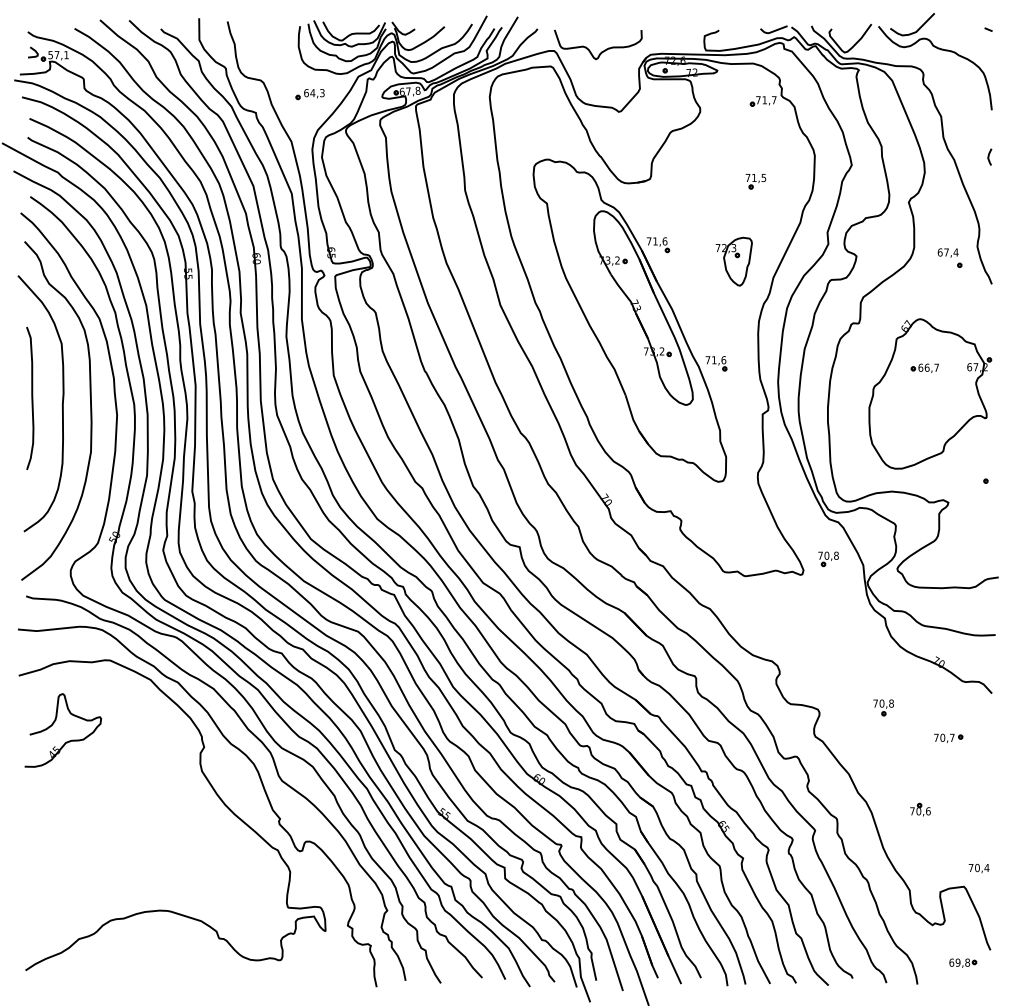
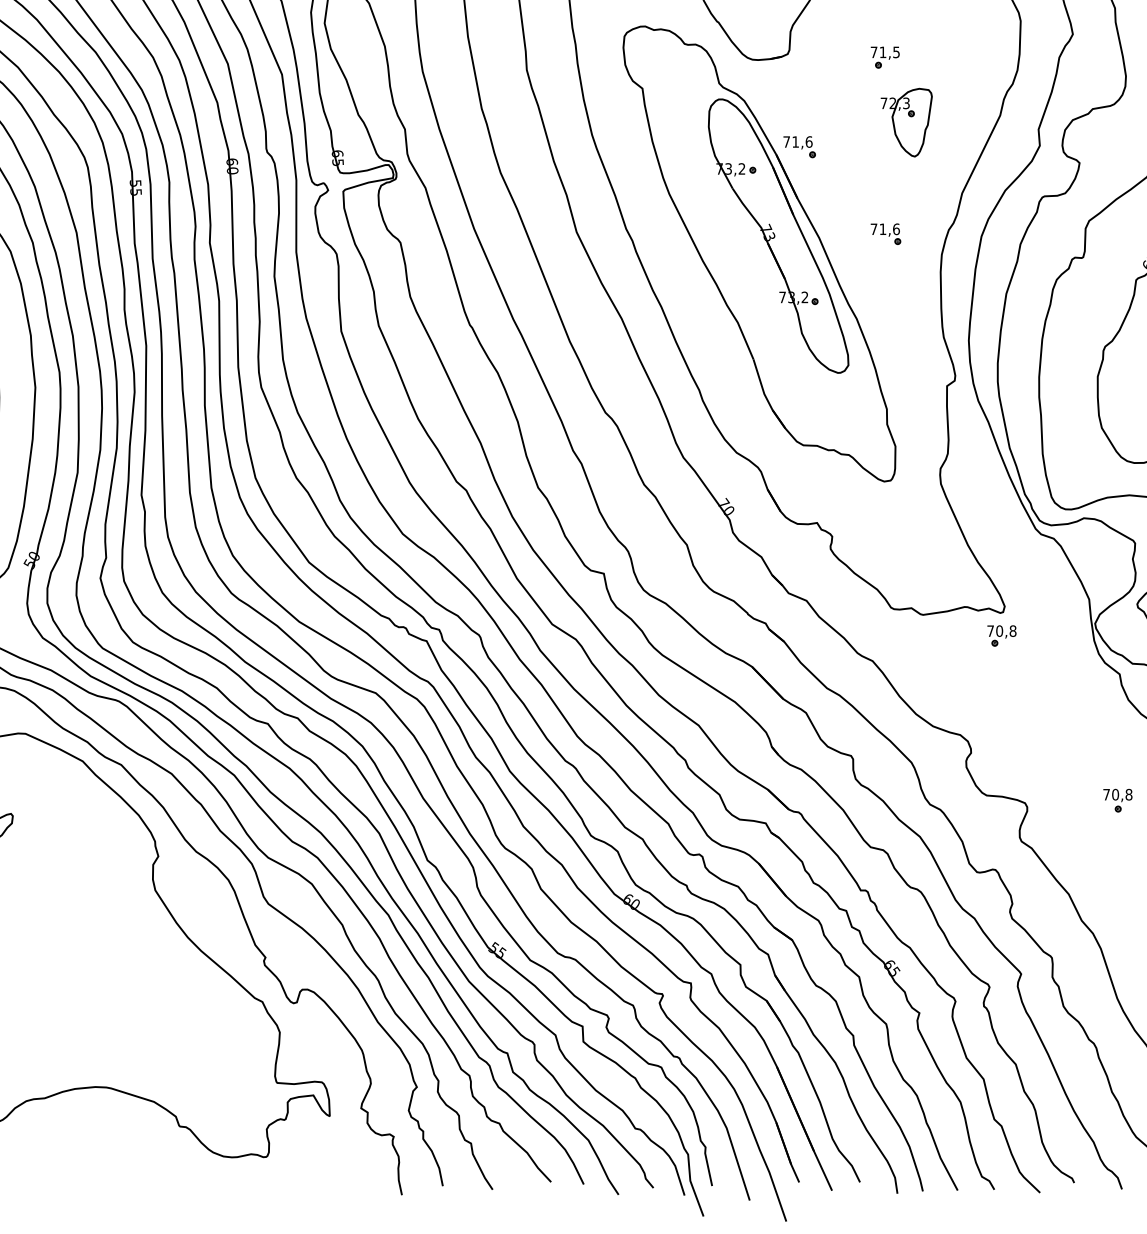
part: (755, 181) -> (884, 57), moved
part: (733, 261) -> (905, 122), moved
part: (716, 363) -> (886, 233), moved
part: (828, 559) -> (1001, 636), moved

